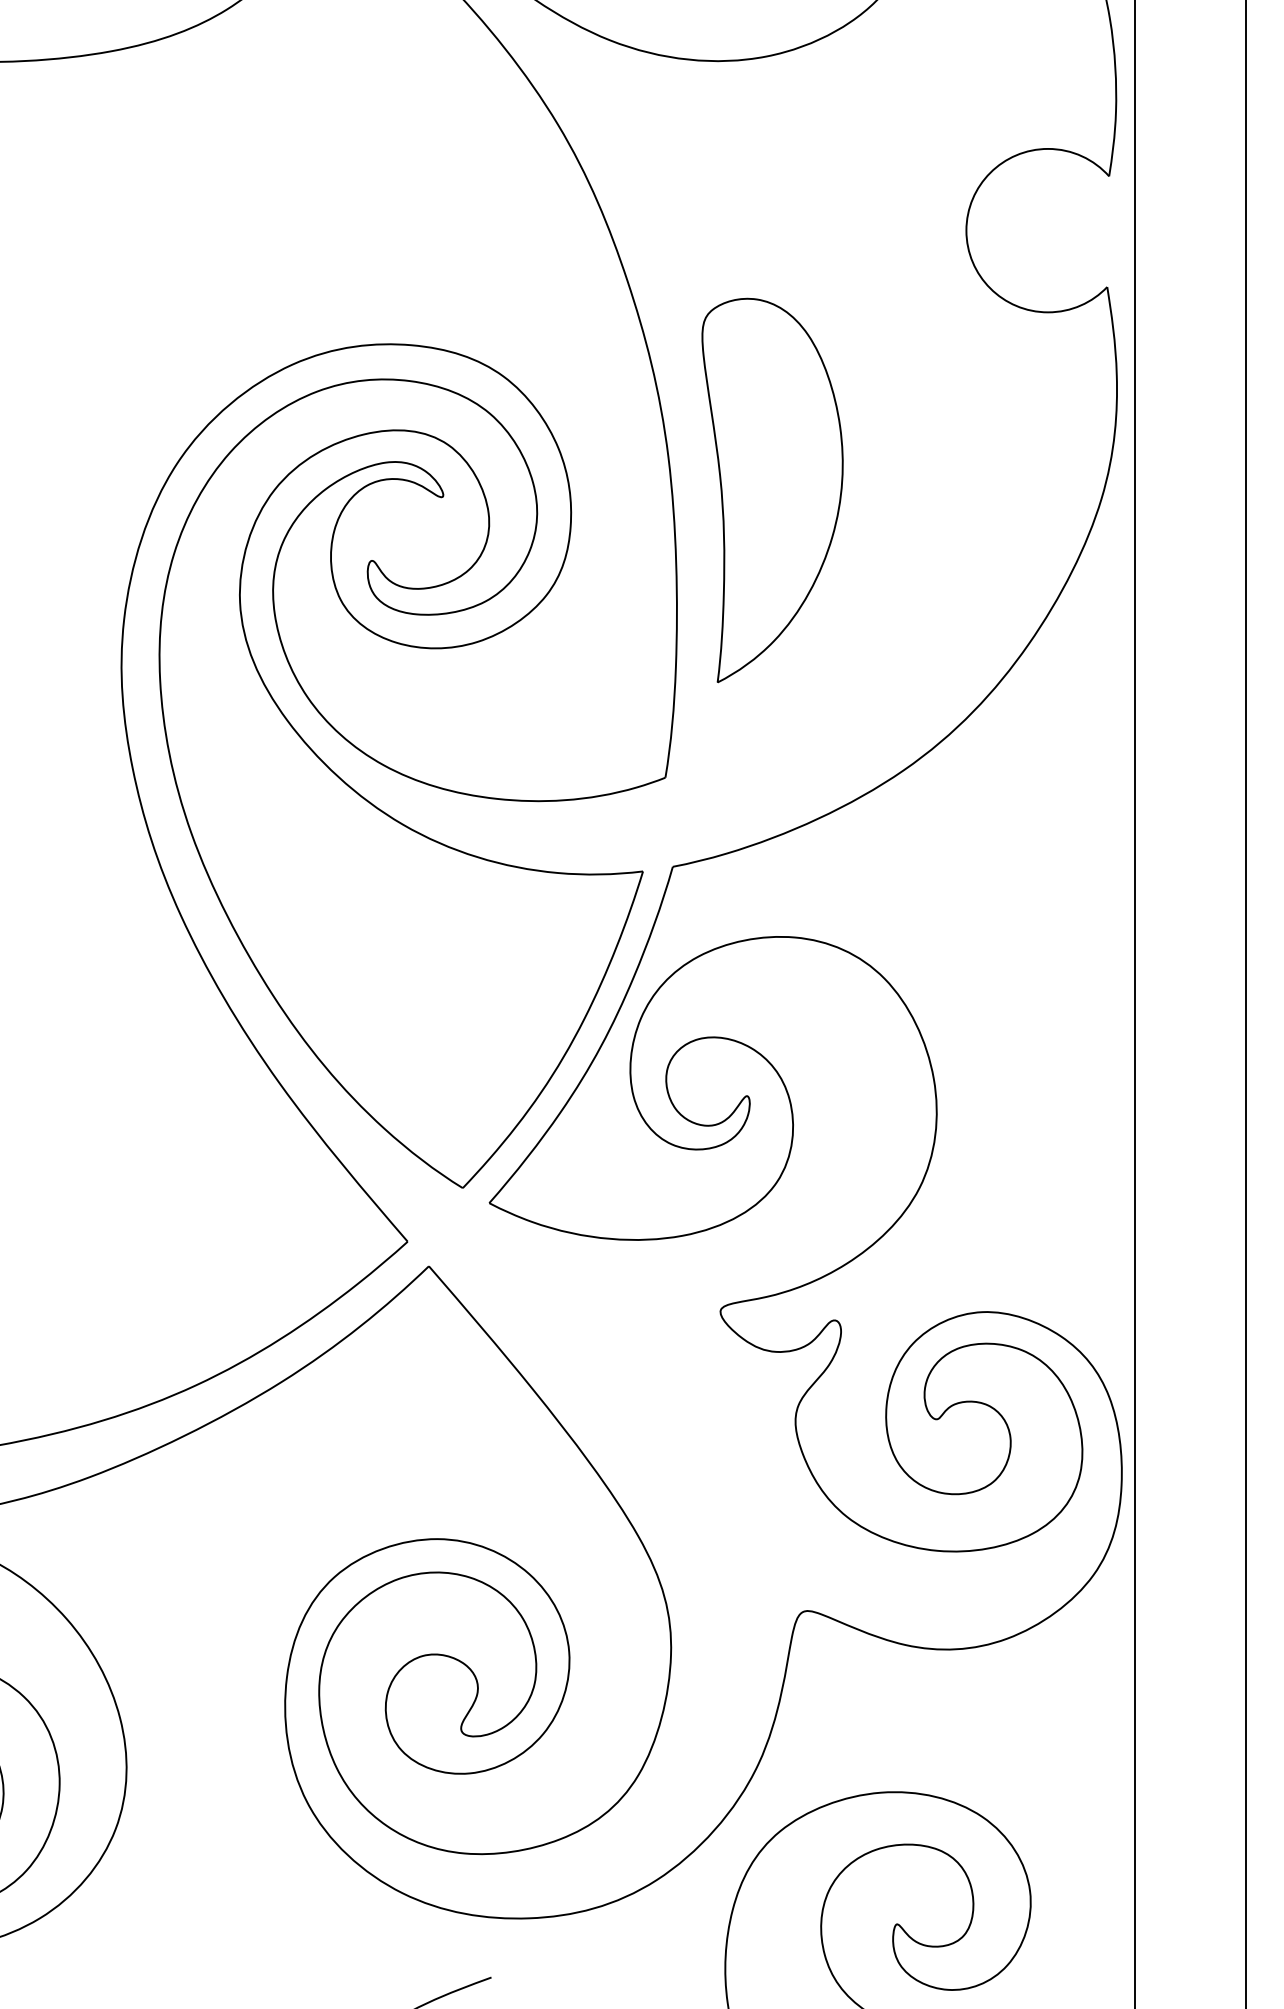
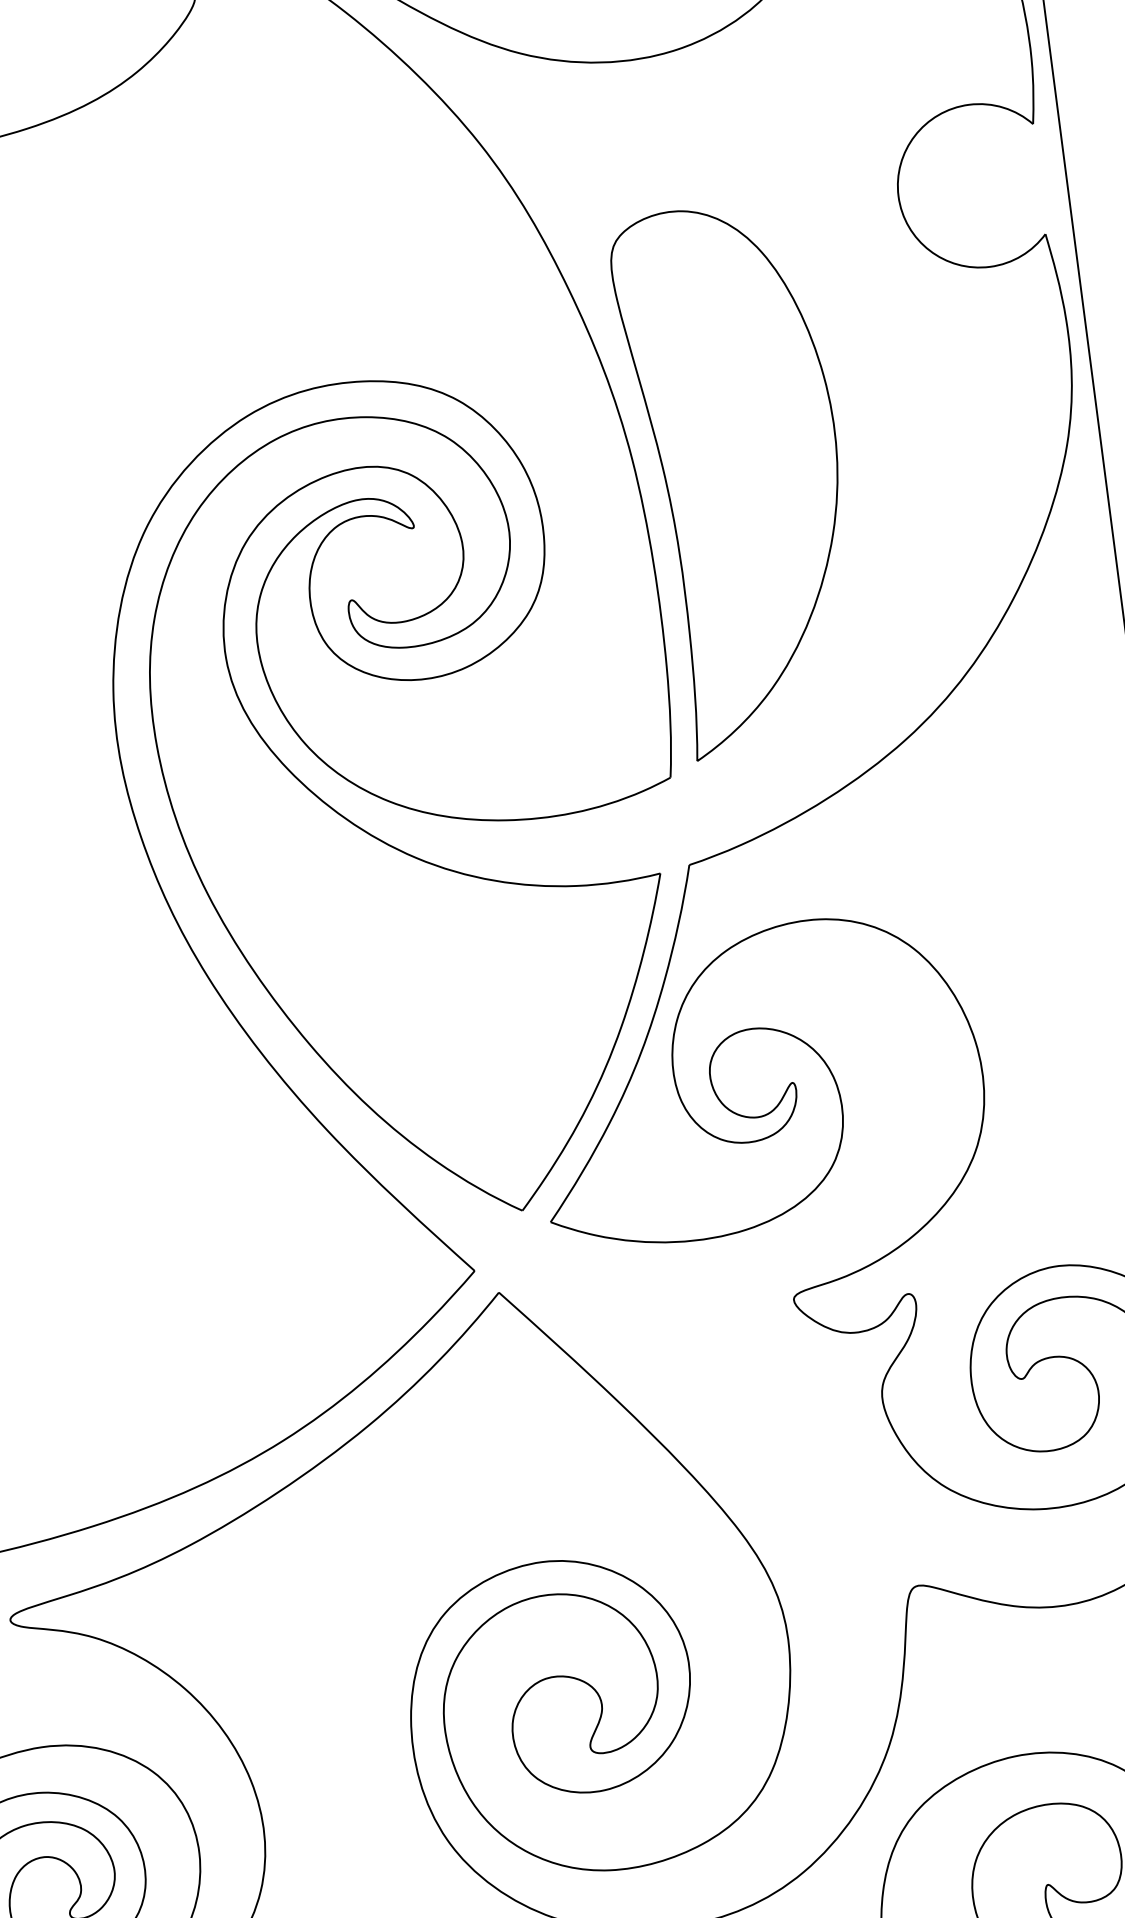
part: (772, 490) -> (739, 479), size x1.43

